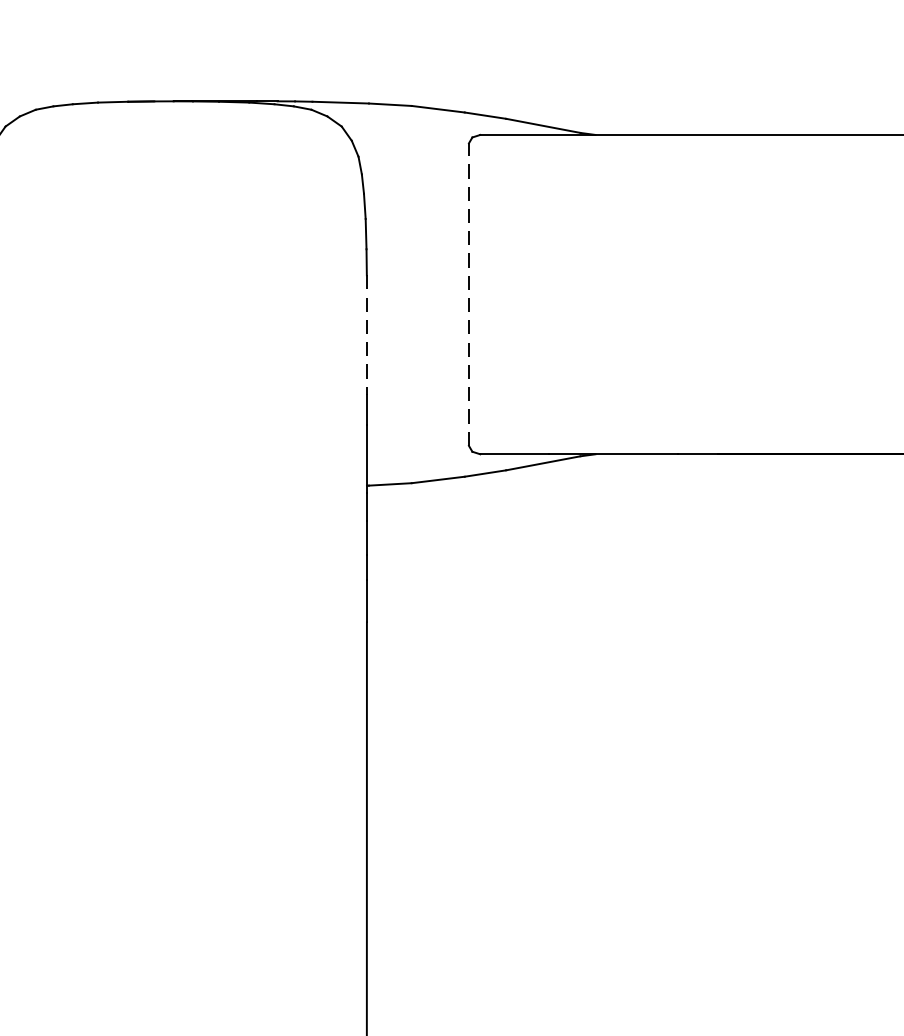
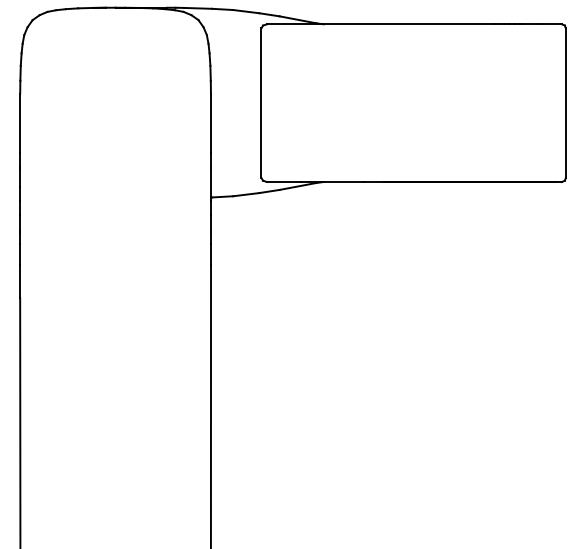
line: (469, 295) -> (261, 103), dashed -> solid
line: (367, 335) -> (211, 123), dashed -> solid

